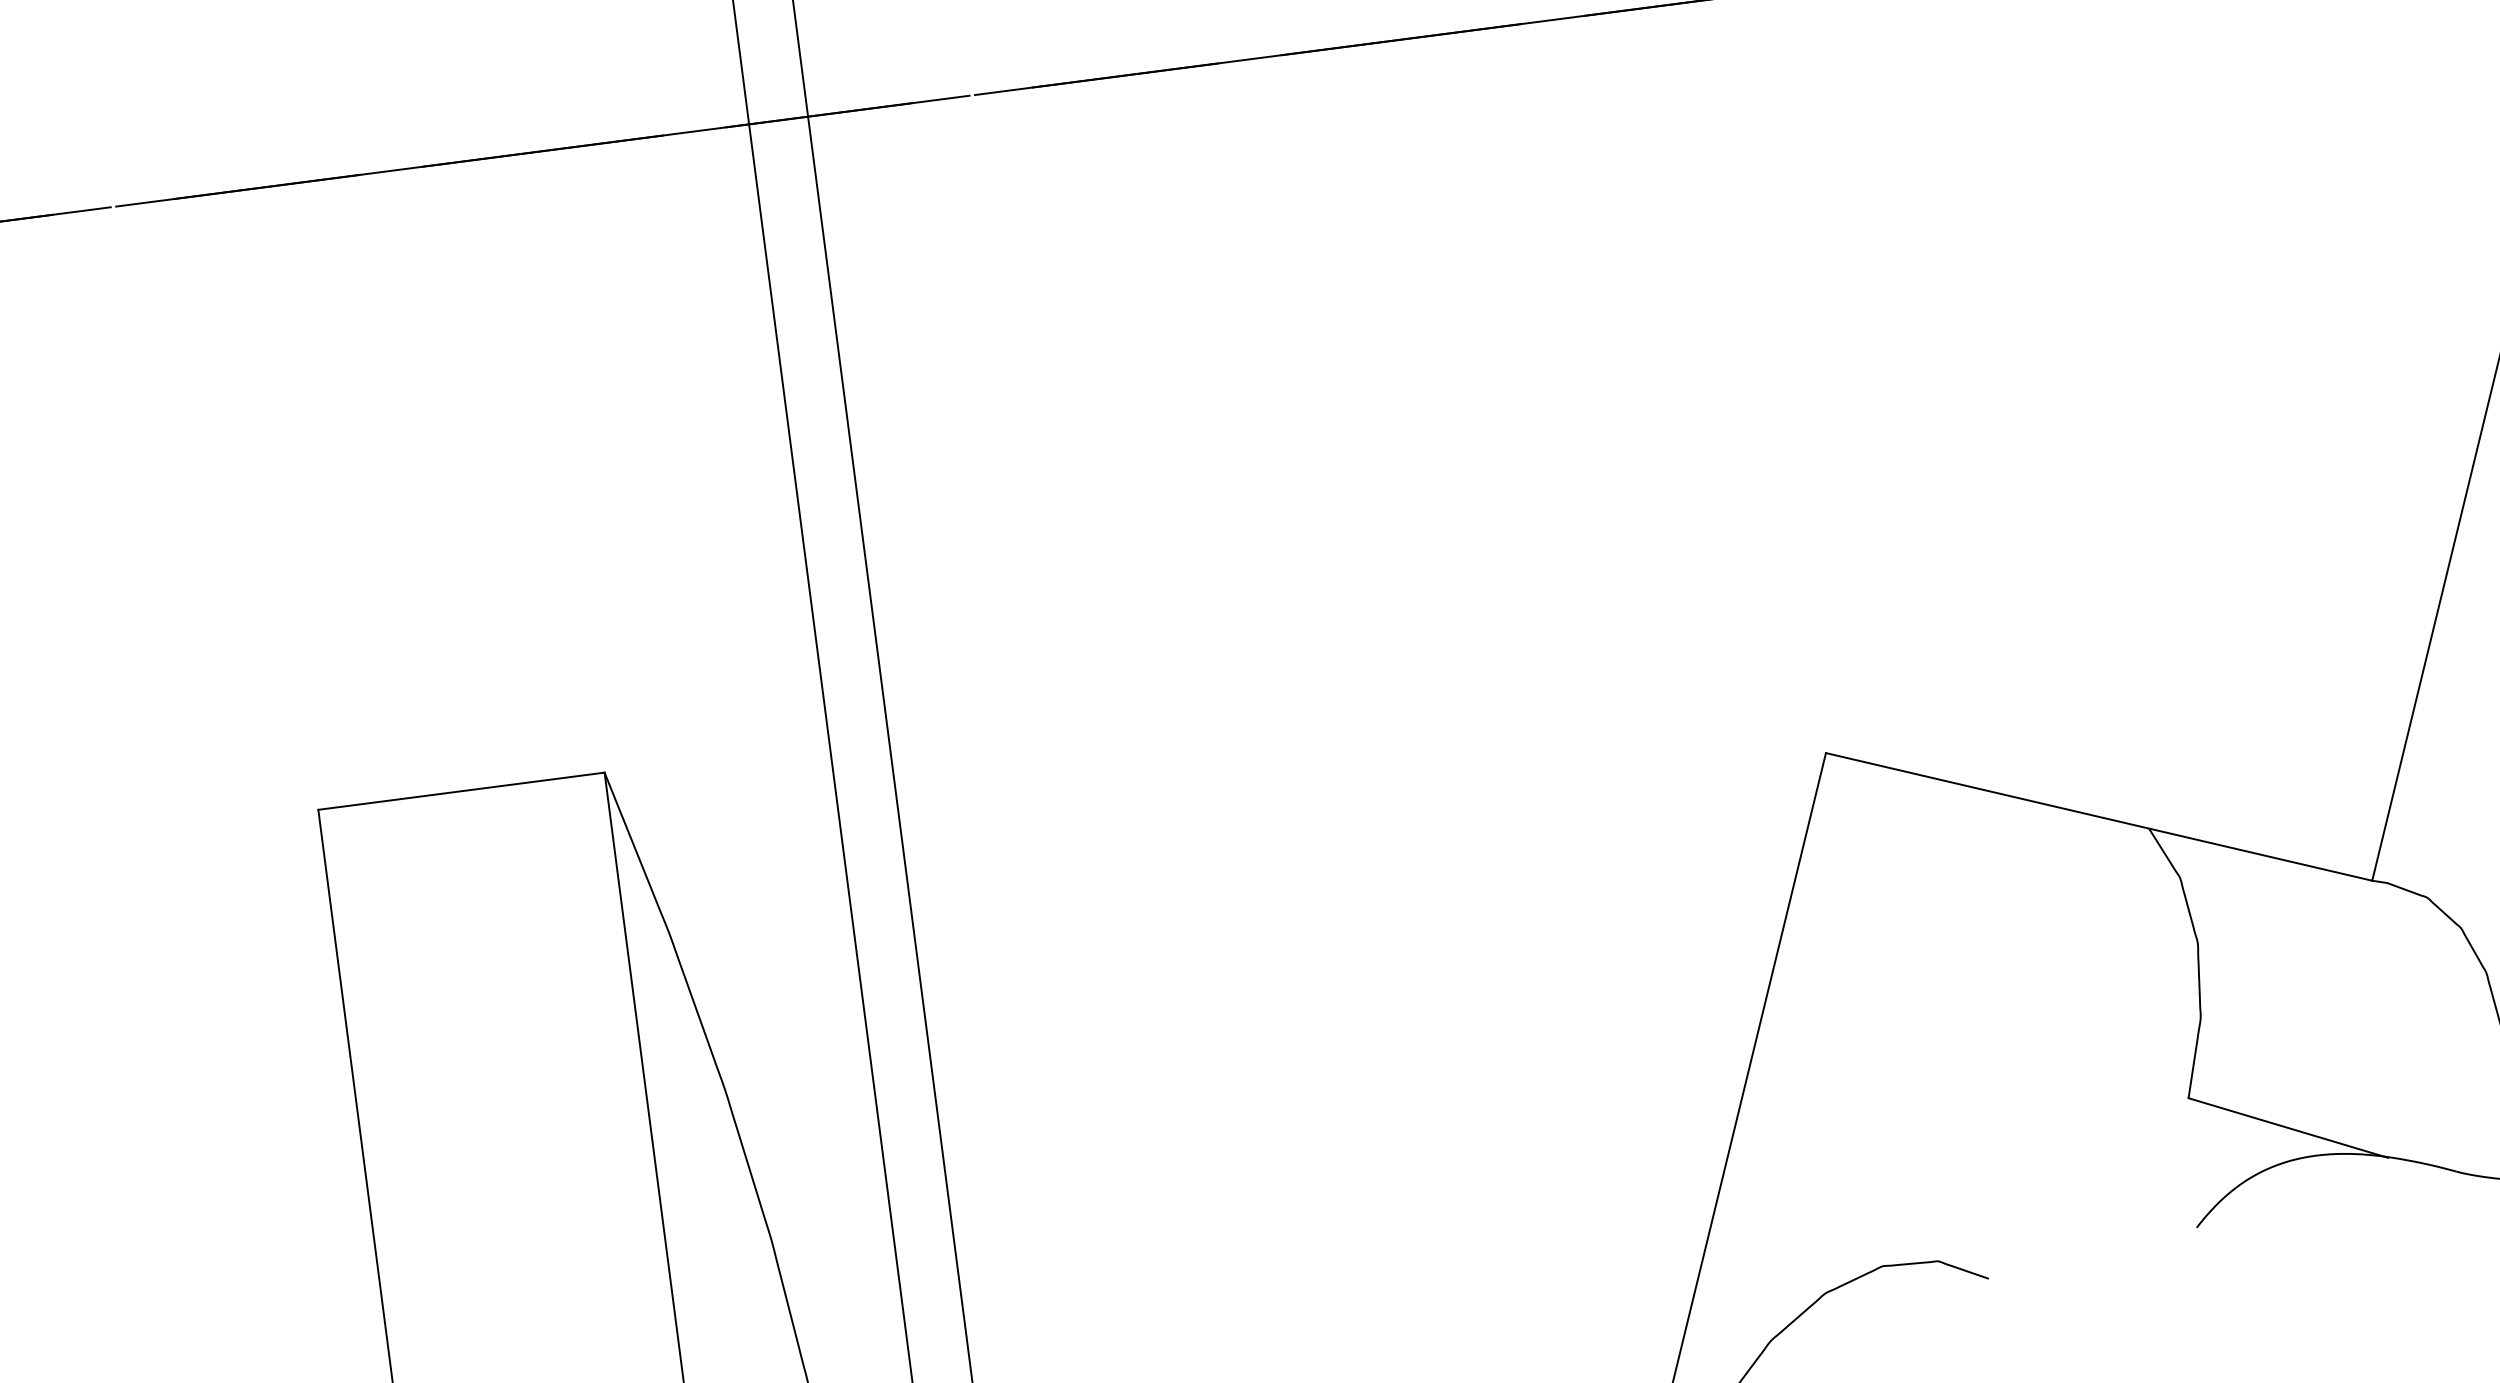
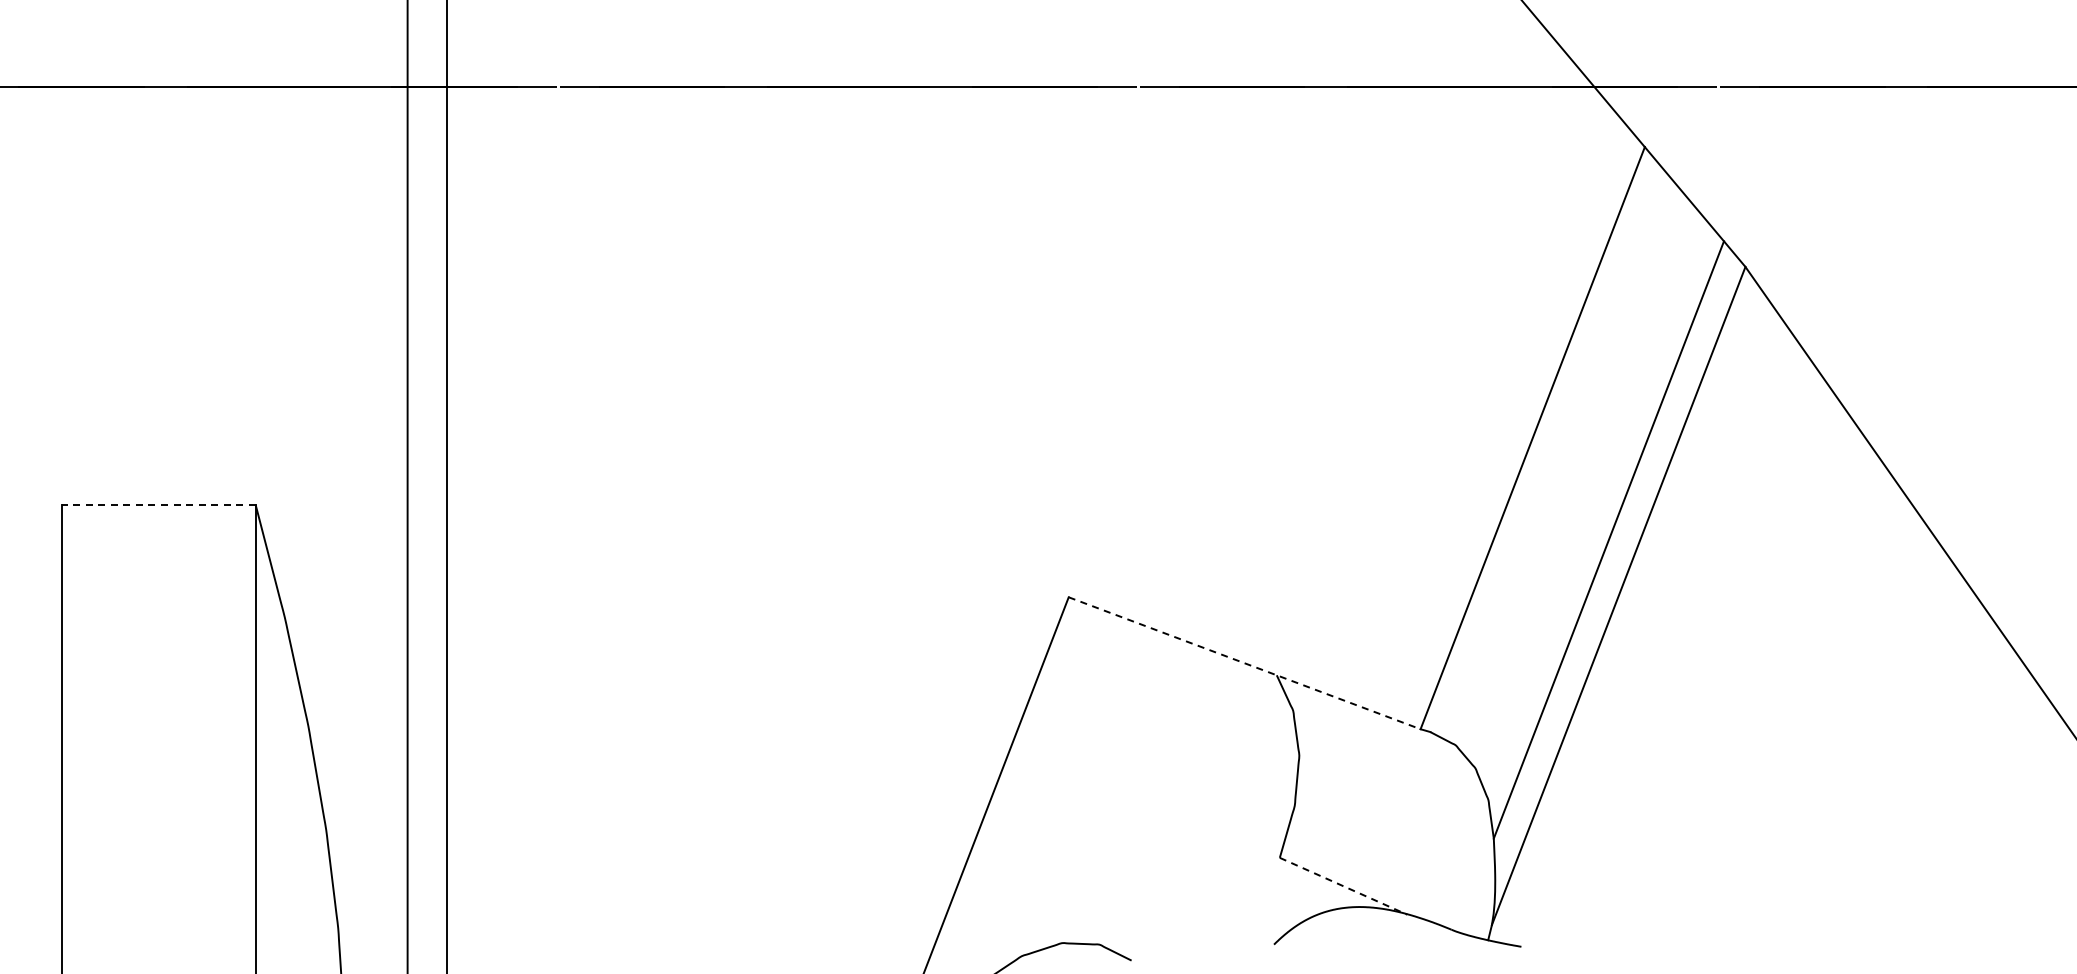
line: (460, 790) -> (158, 504), solid -> dashed
line: (2098, 817) -> (1244, 663), solid -> dashed
line: (2288, 1128) -> (1343, 886), solid -> dashed

